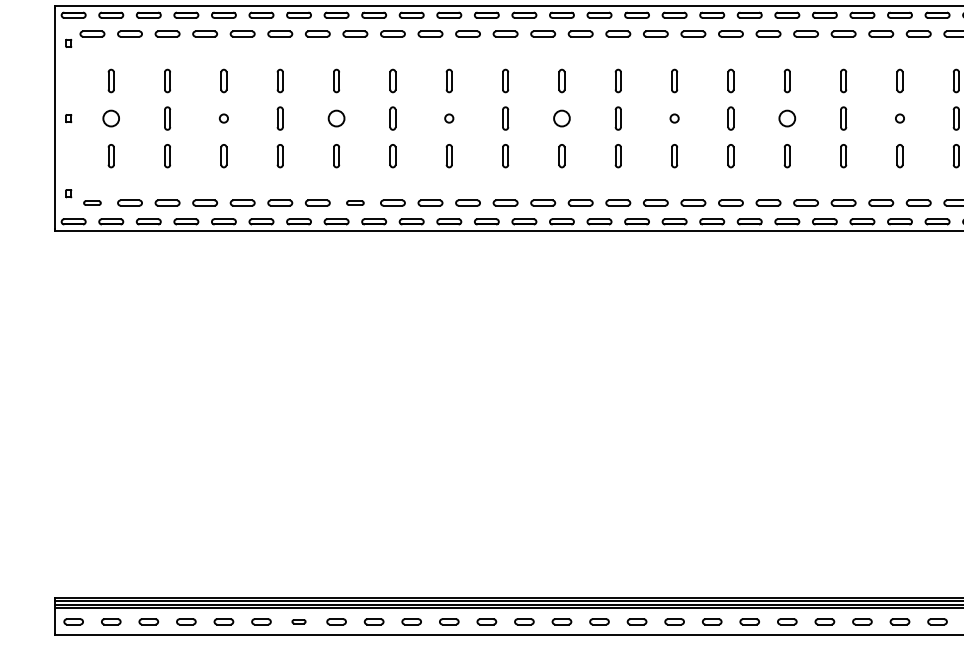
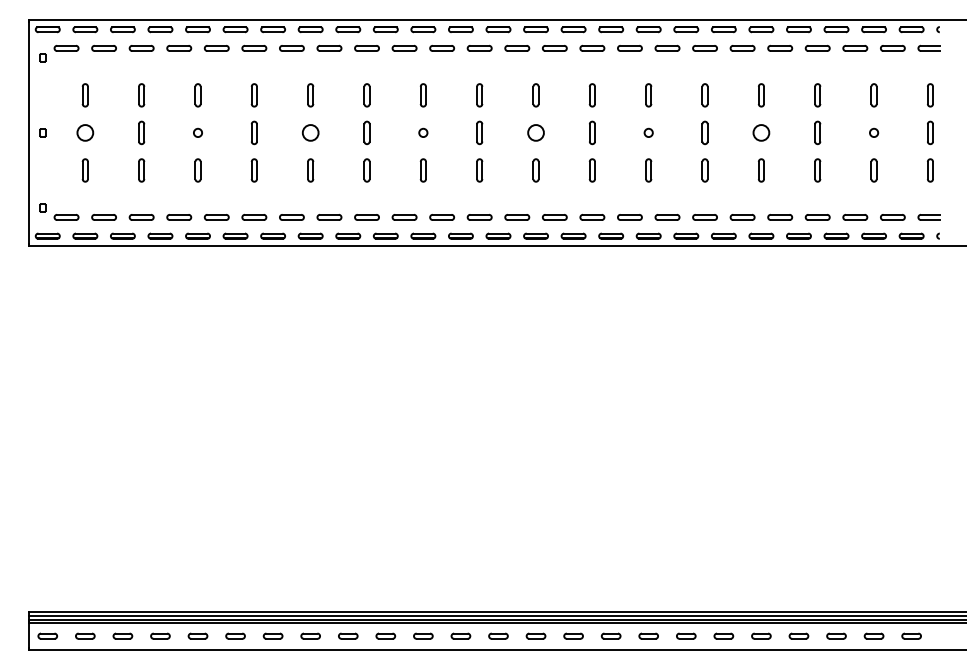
part: (92, 203) -> (66, 217), size x1.43
part: (355, 203) -> (329, 217), size x1.43
part: (298, 621) -> (272, 635), size x1.43

